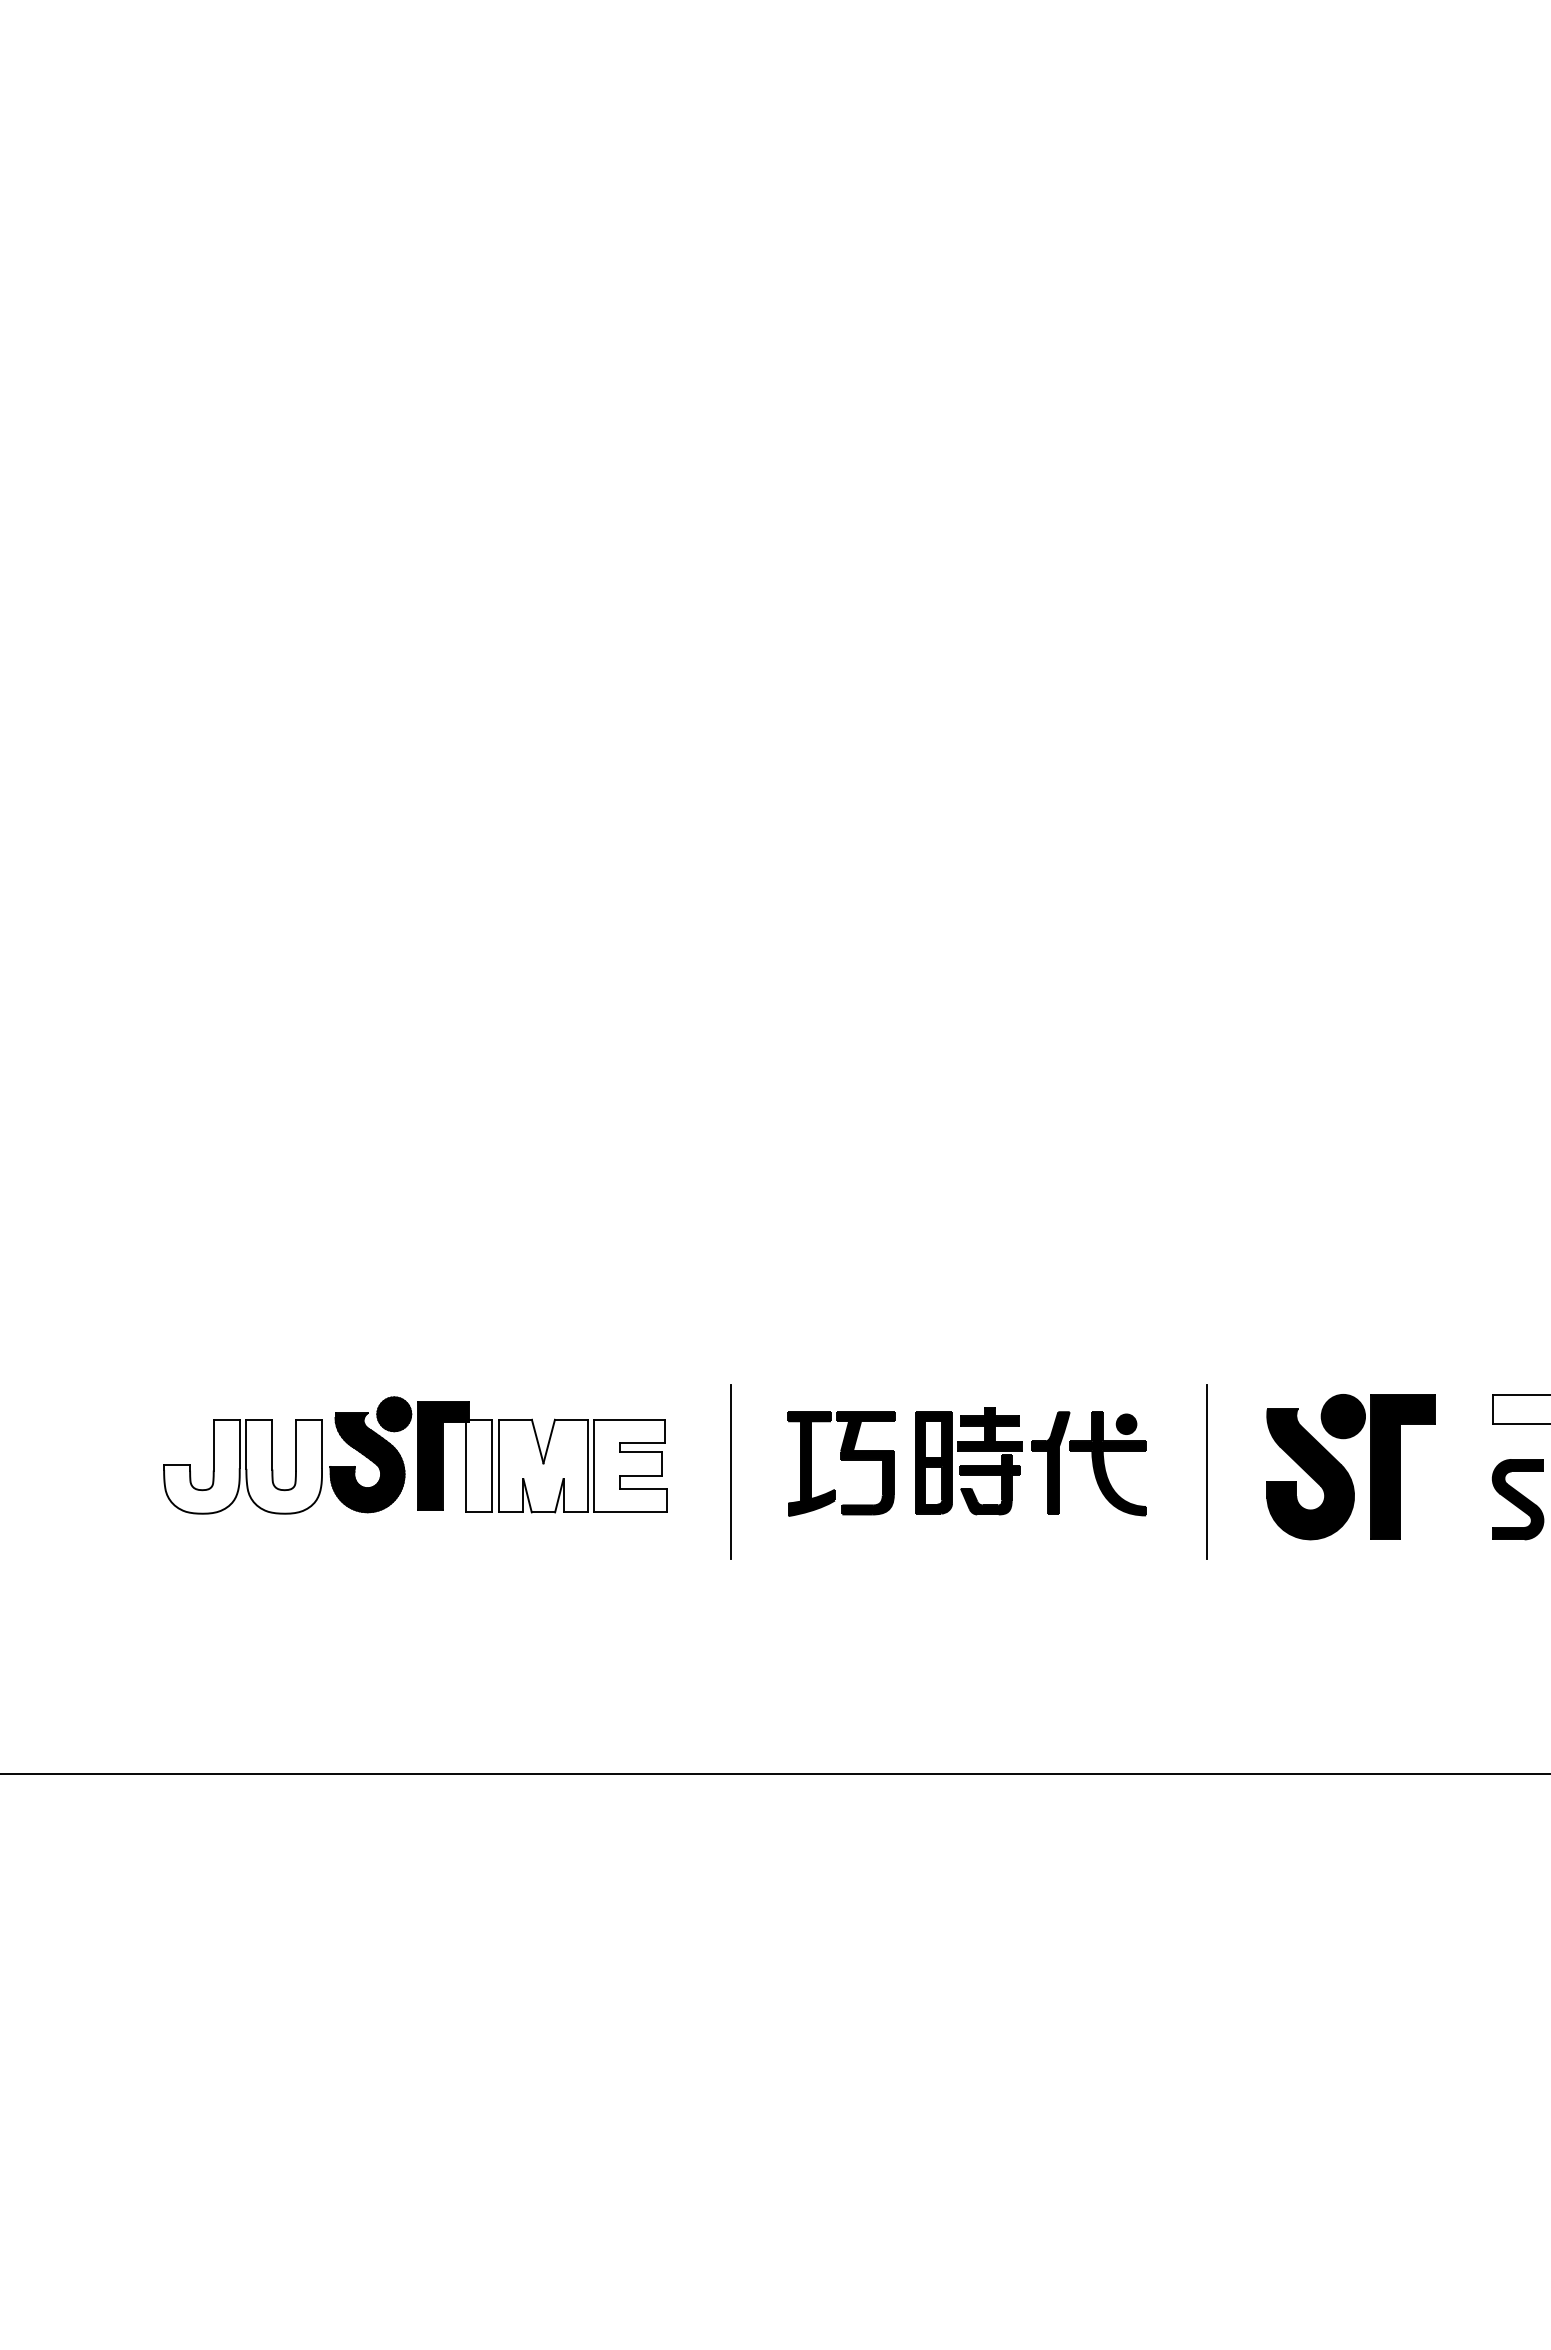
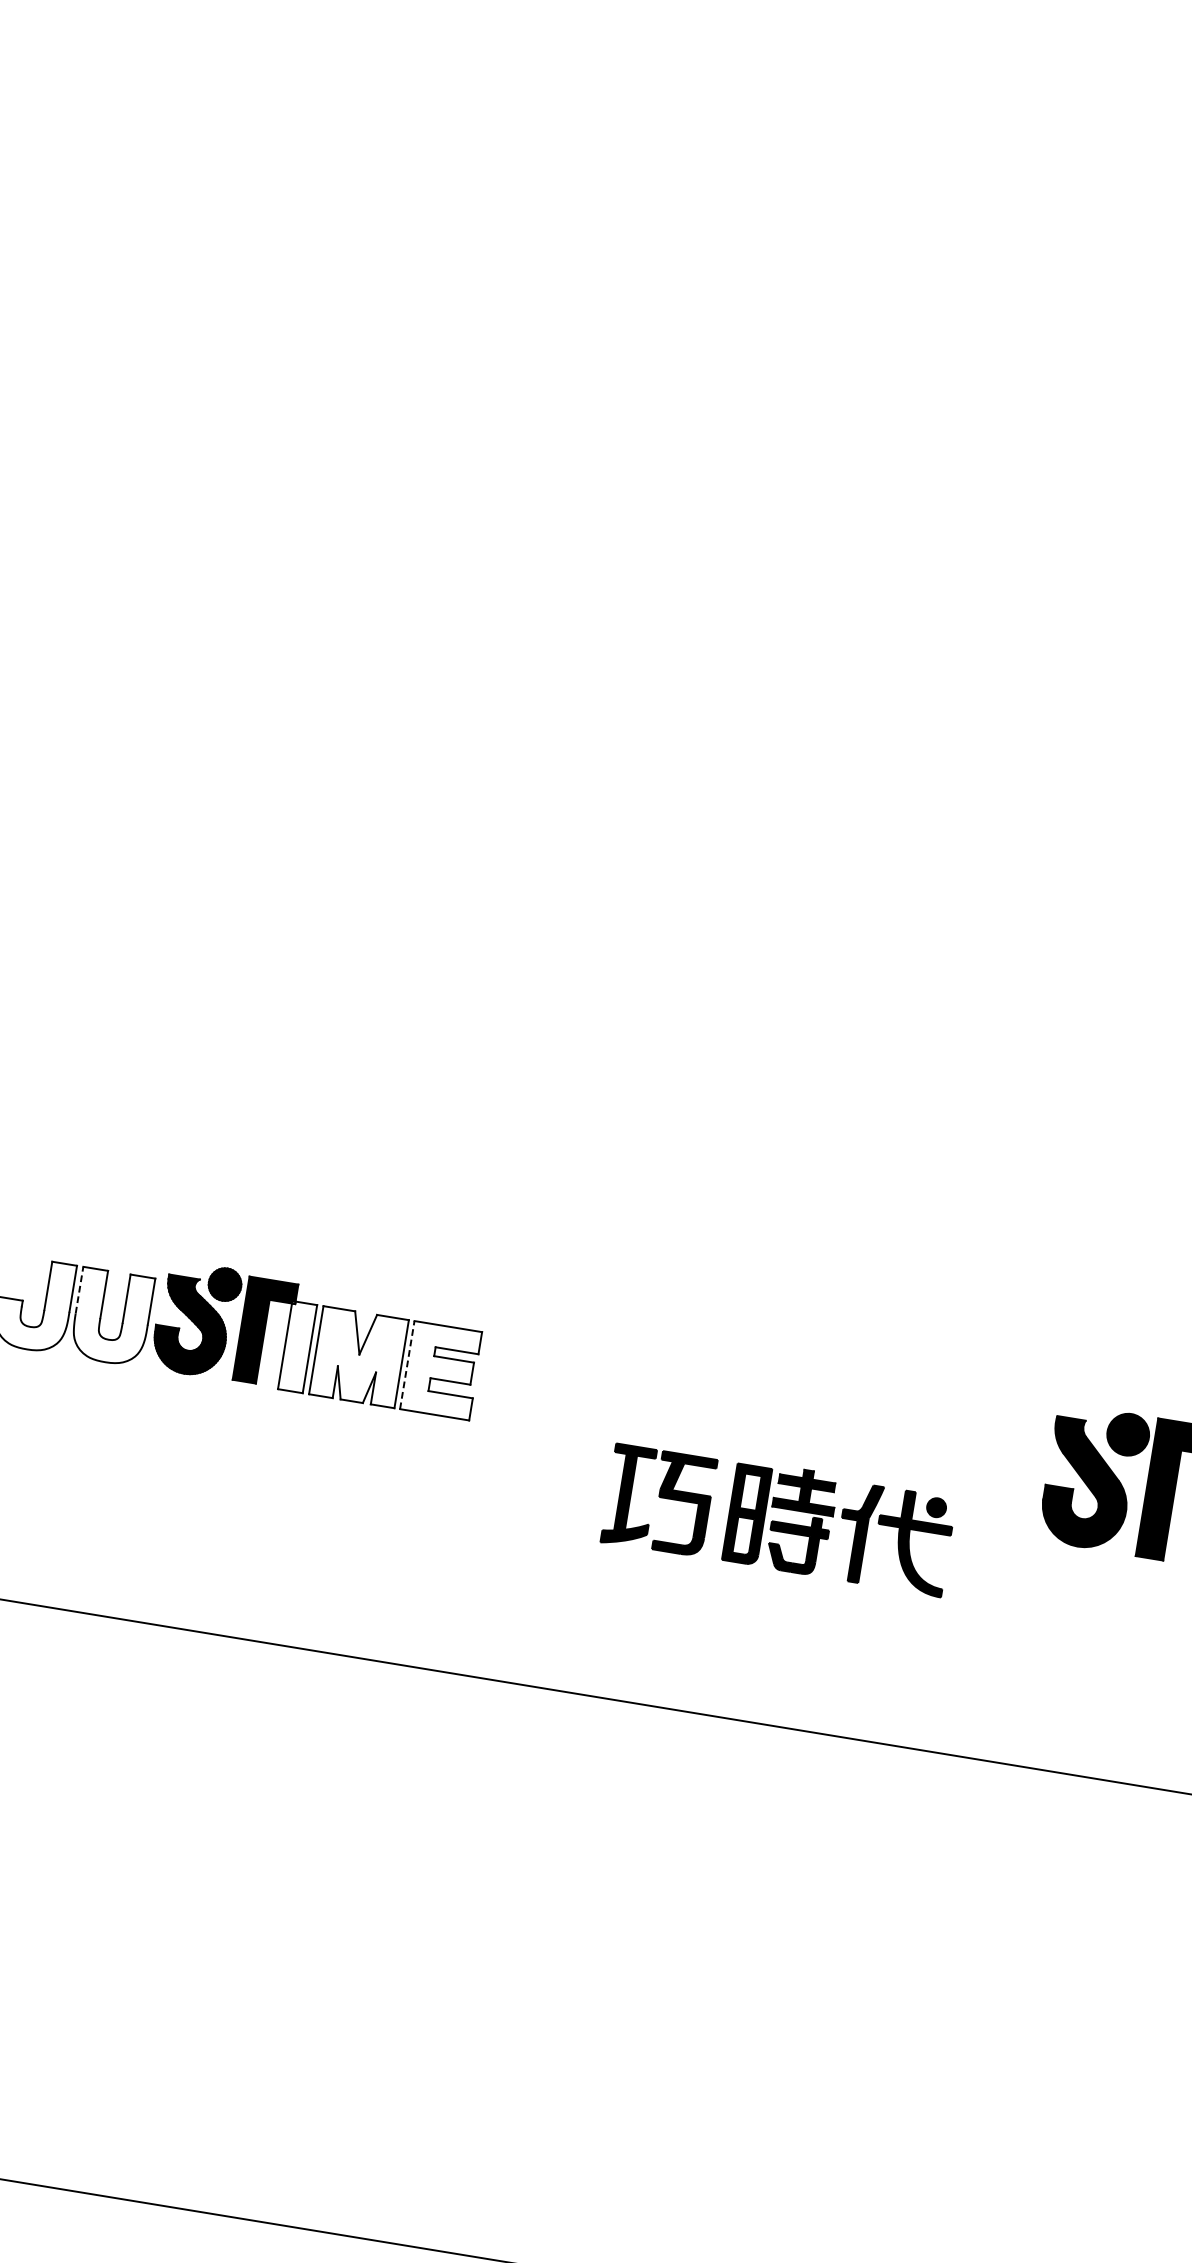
line: (246, 1444) -> (79, 1290), solid -> dashed
part: (966, 1461) -> (778, 1518), moved
line: (594, 1465) -> (407, 1364), solid -> dashed
line: (730, 1471) -> (536, 1391), removed
line: (1206, 1471) -> (989, 1465), removed

